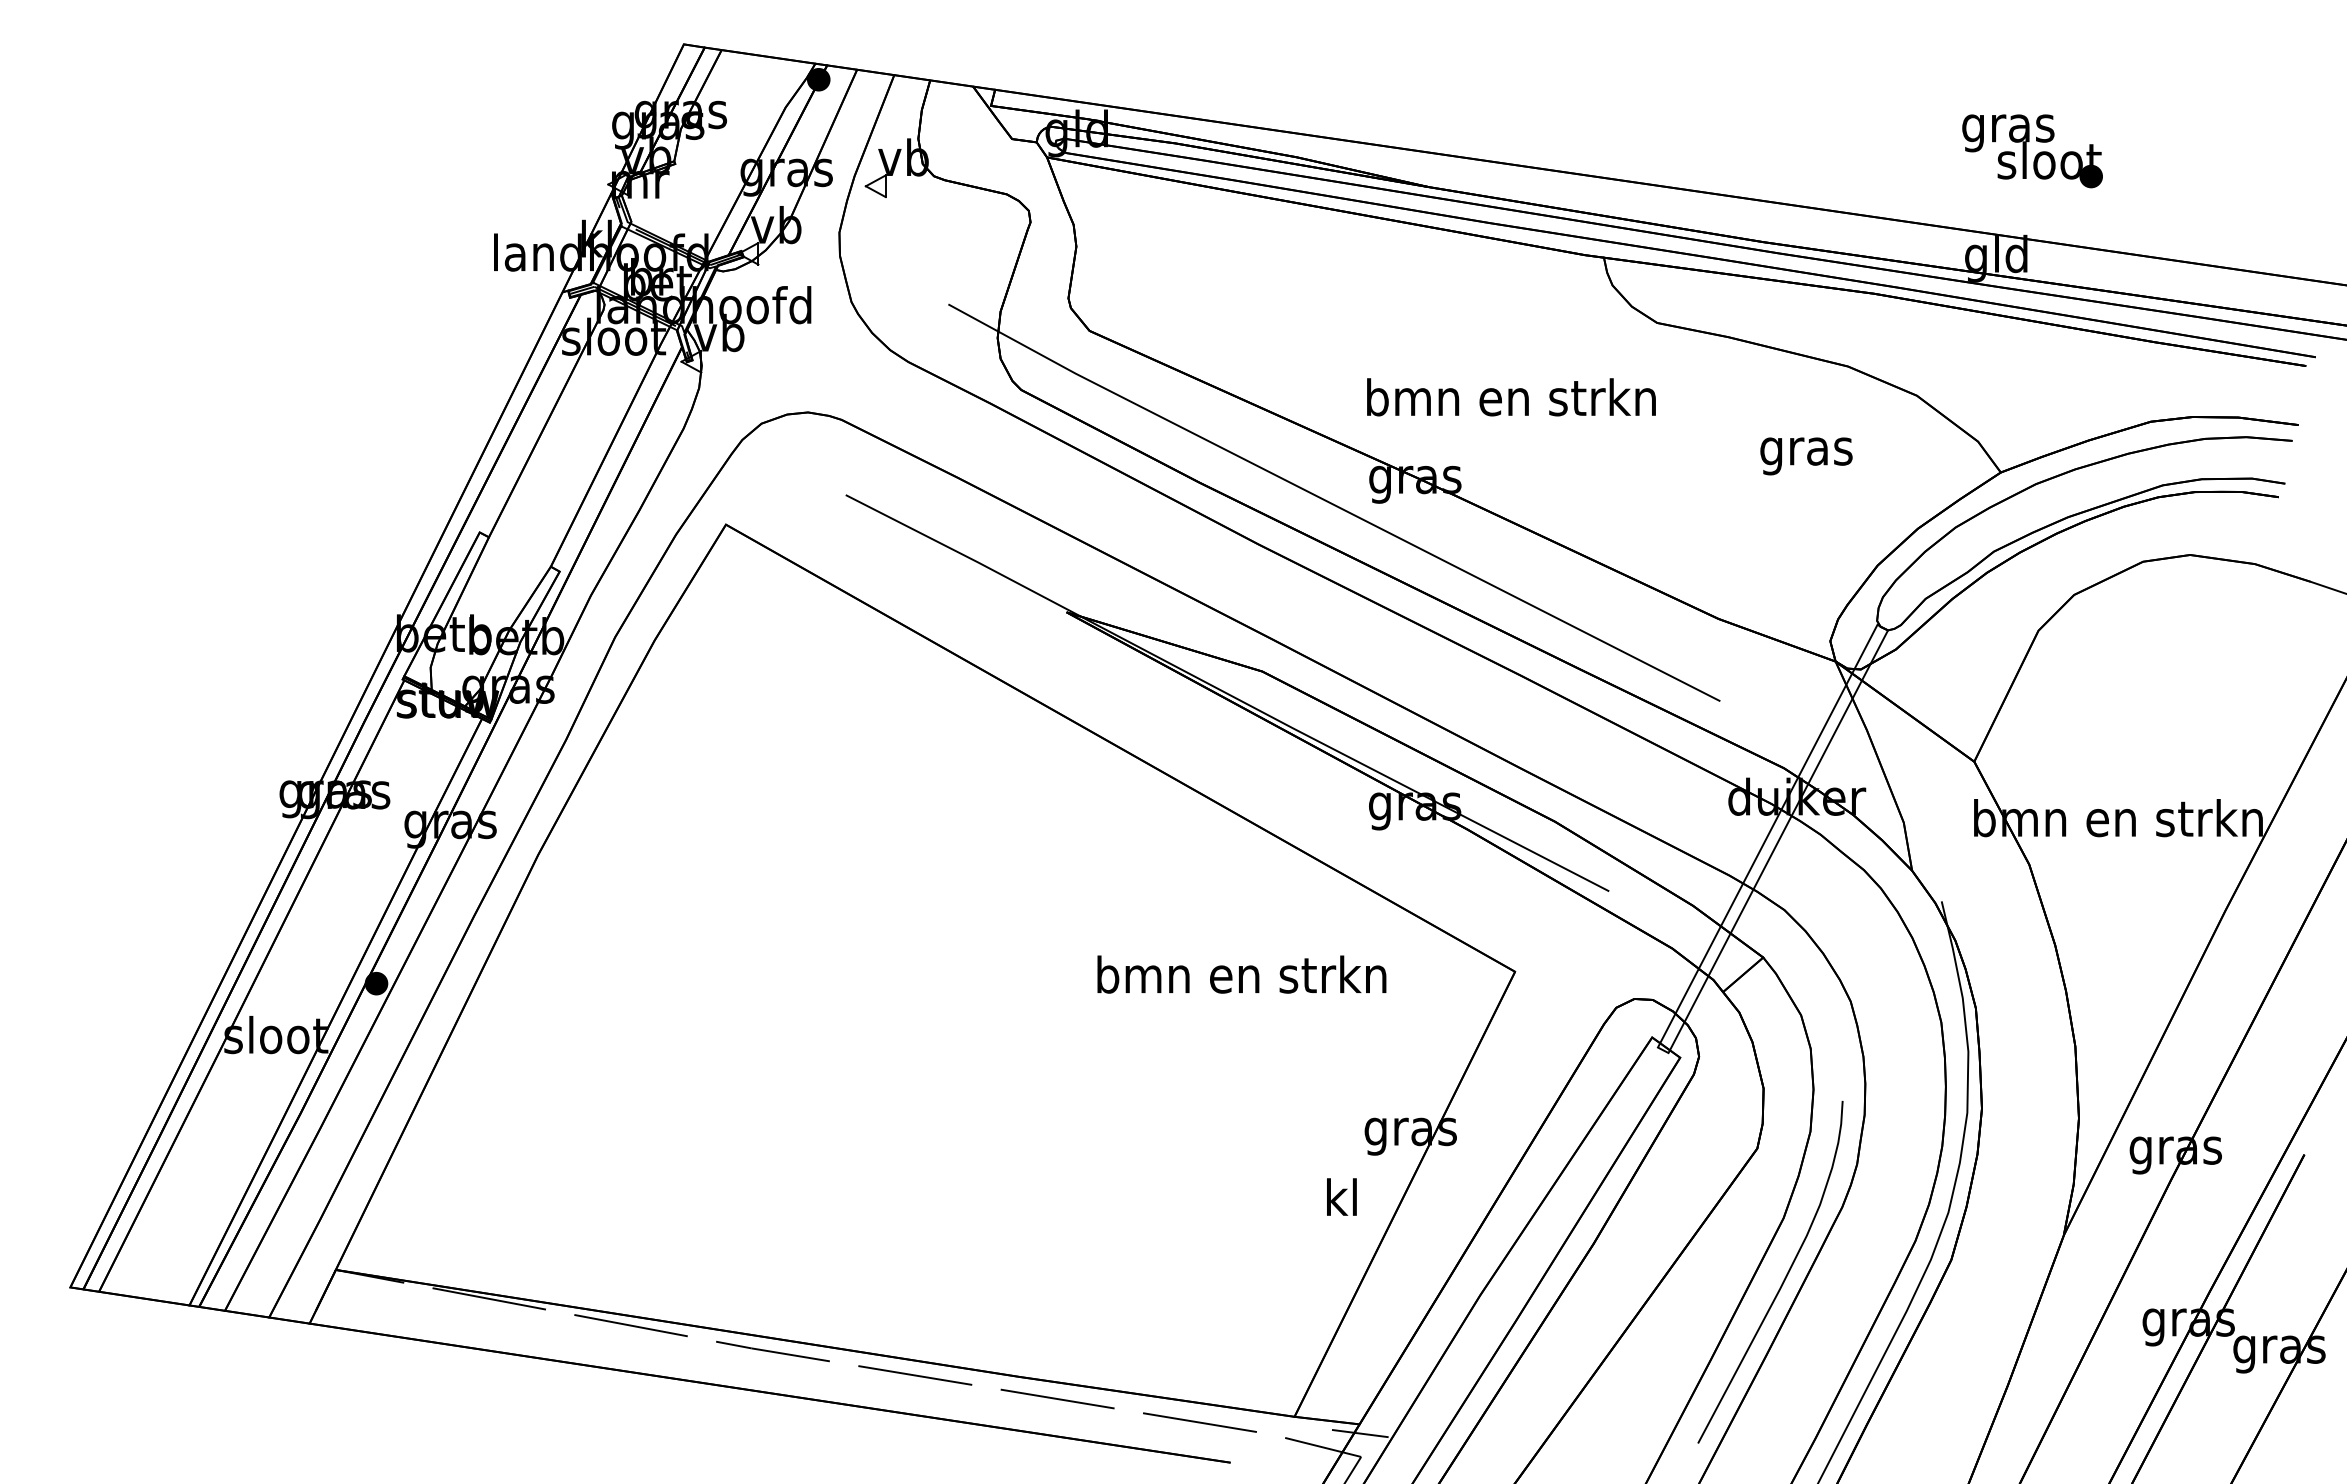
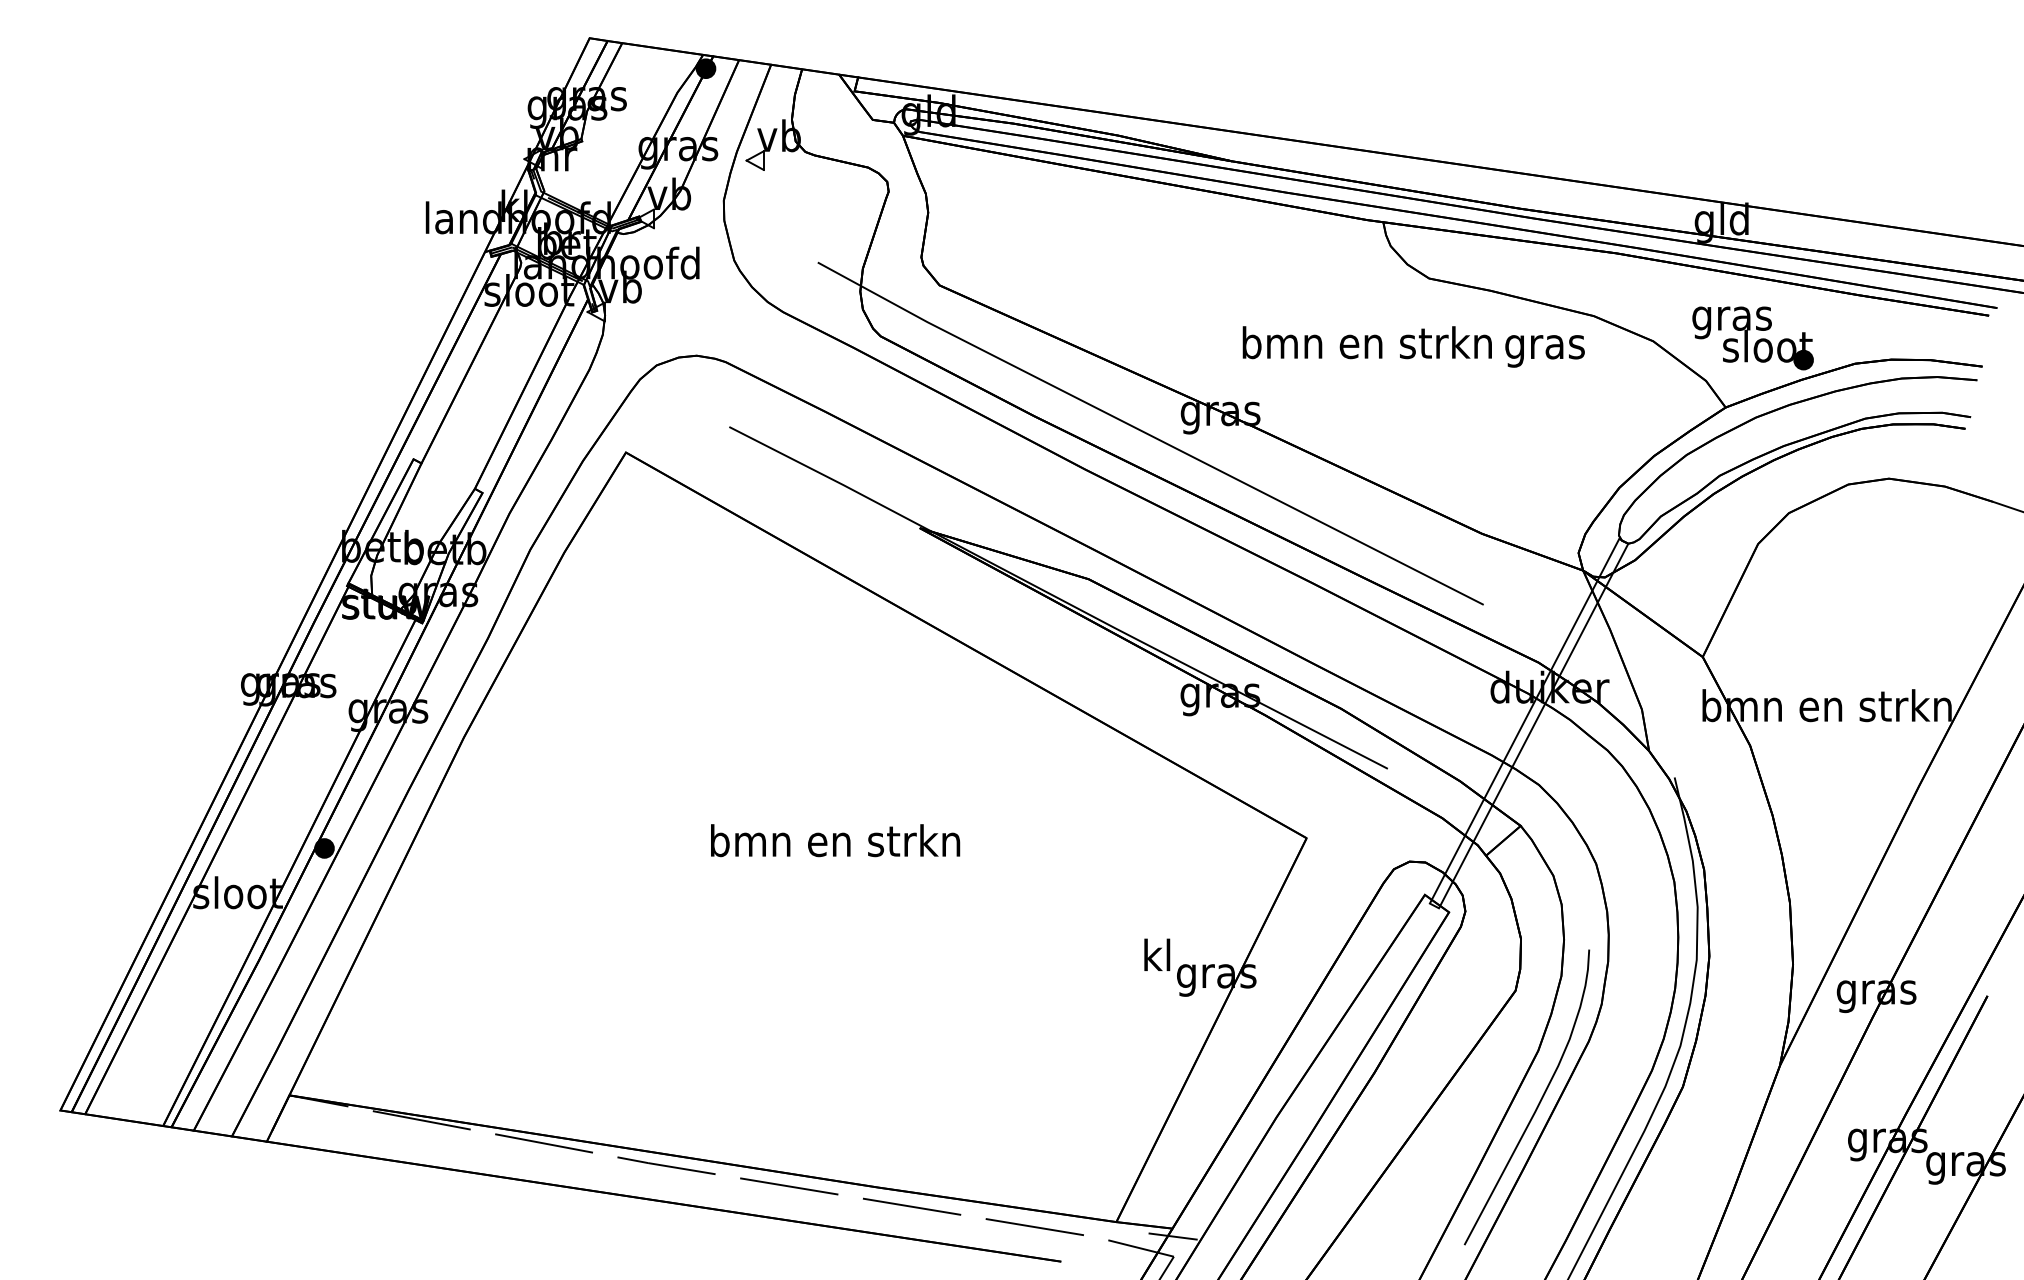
part: (2032, 151) -> (1752, 338), moved
text: (1511, 397) -> (1367, 342), moved
text: (1806, 456) -> (1545, 351), moved
text: (1241, 974) -> (835, 840), moved
text: (1341, 1196) -> (1156, 954), moved

